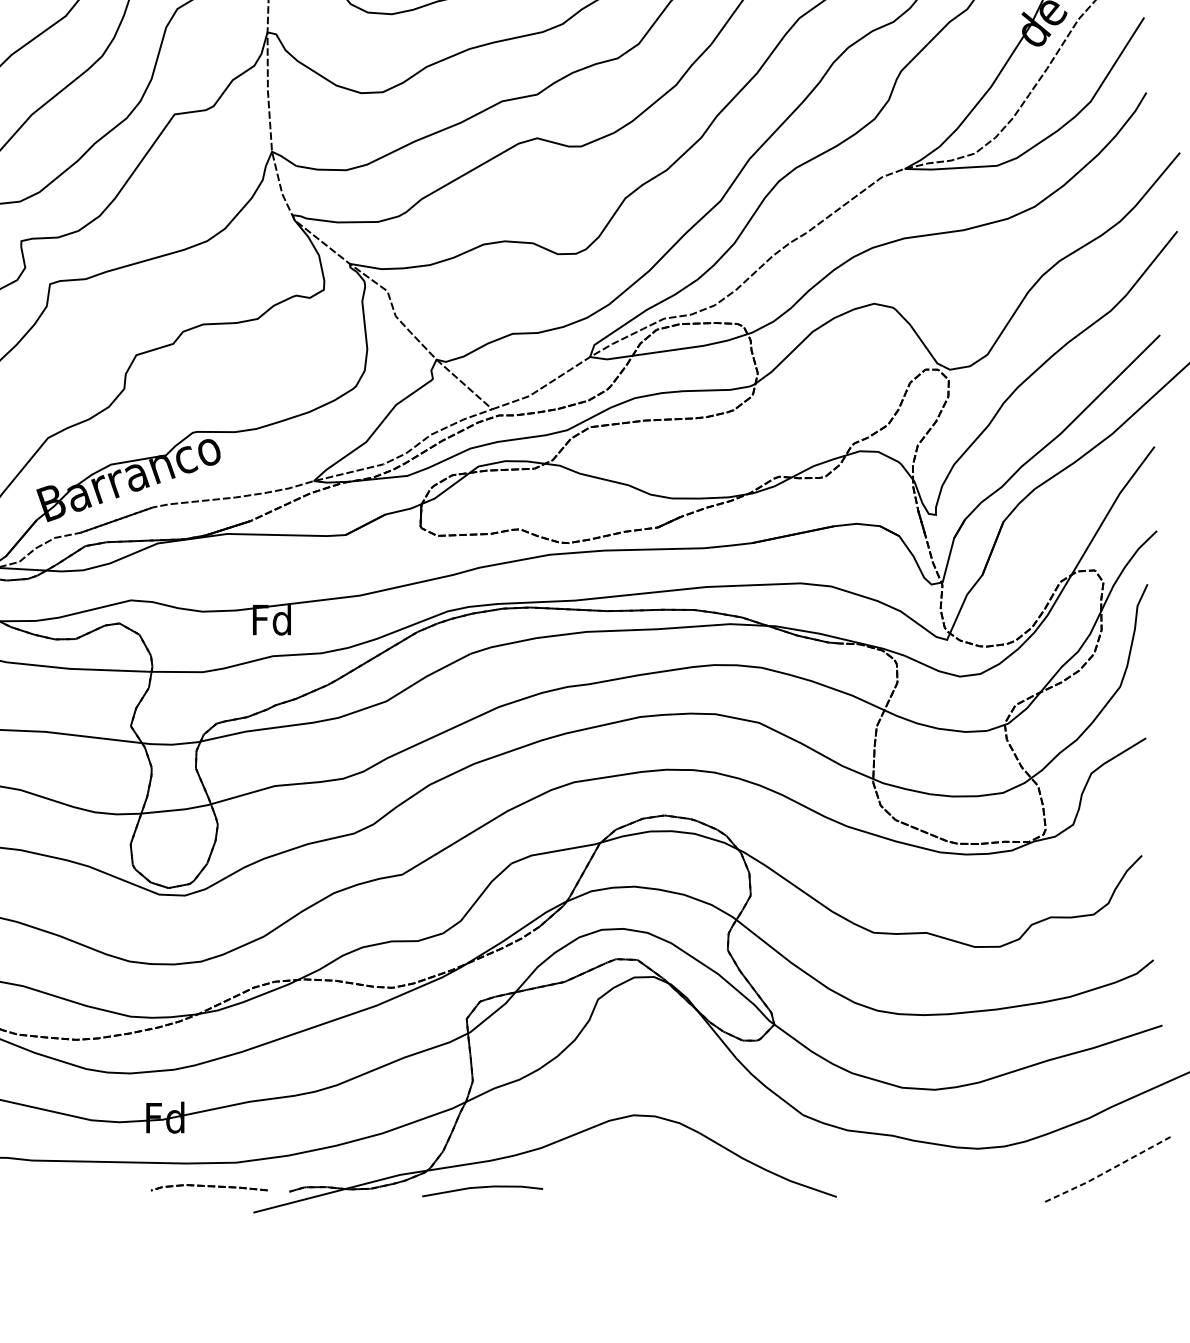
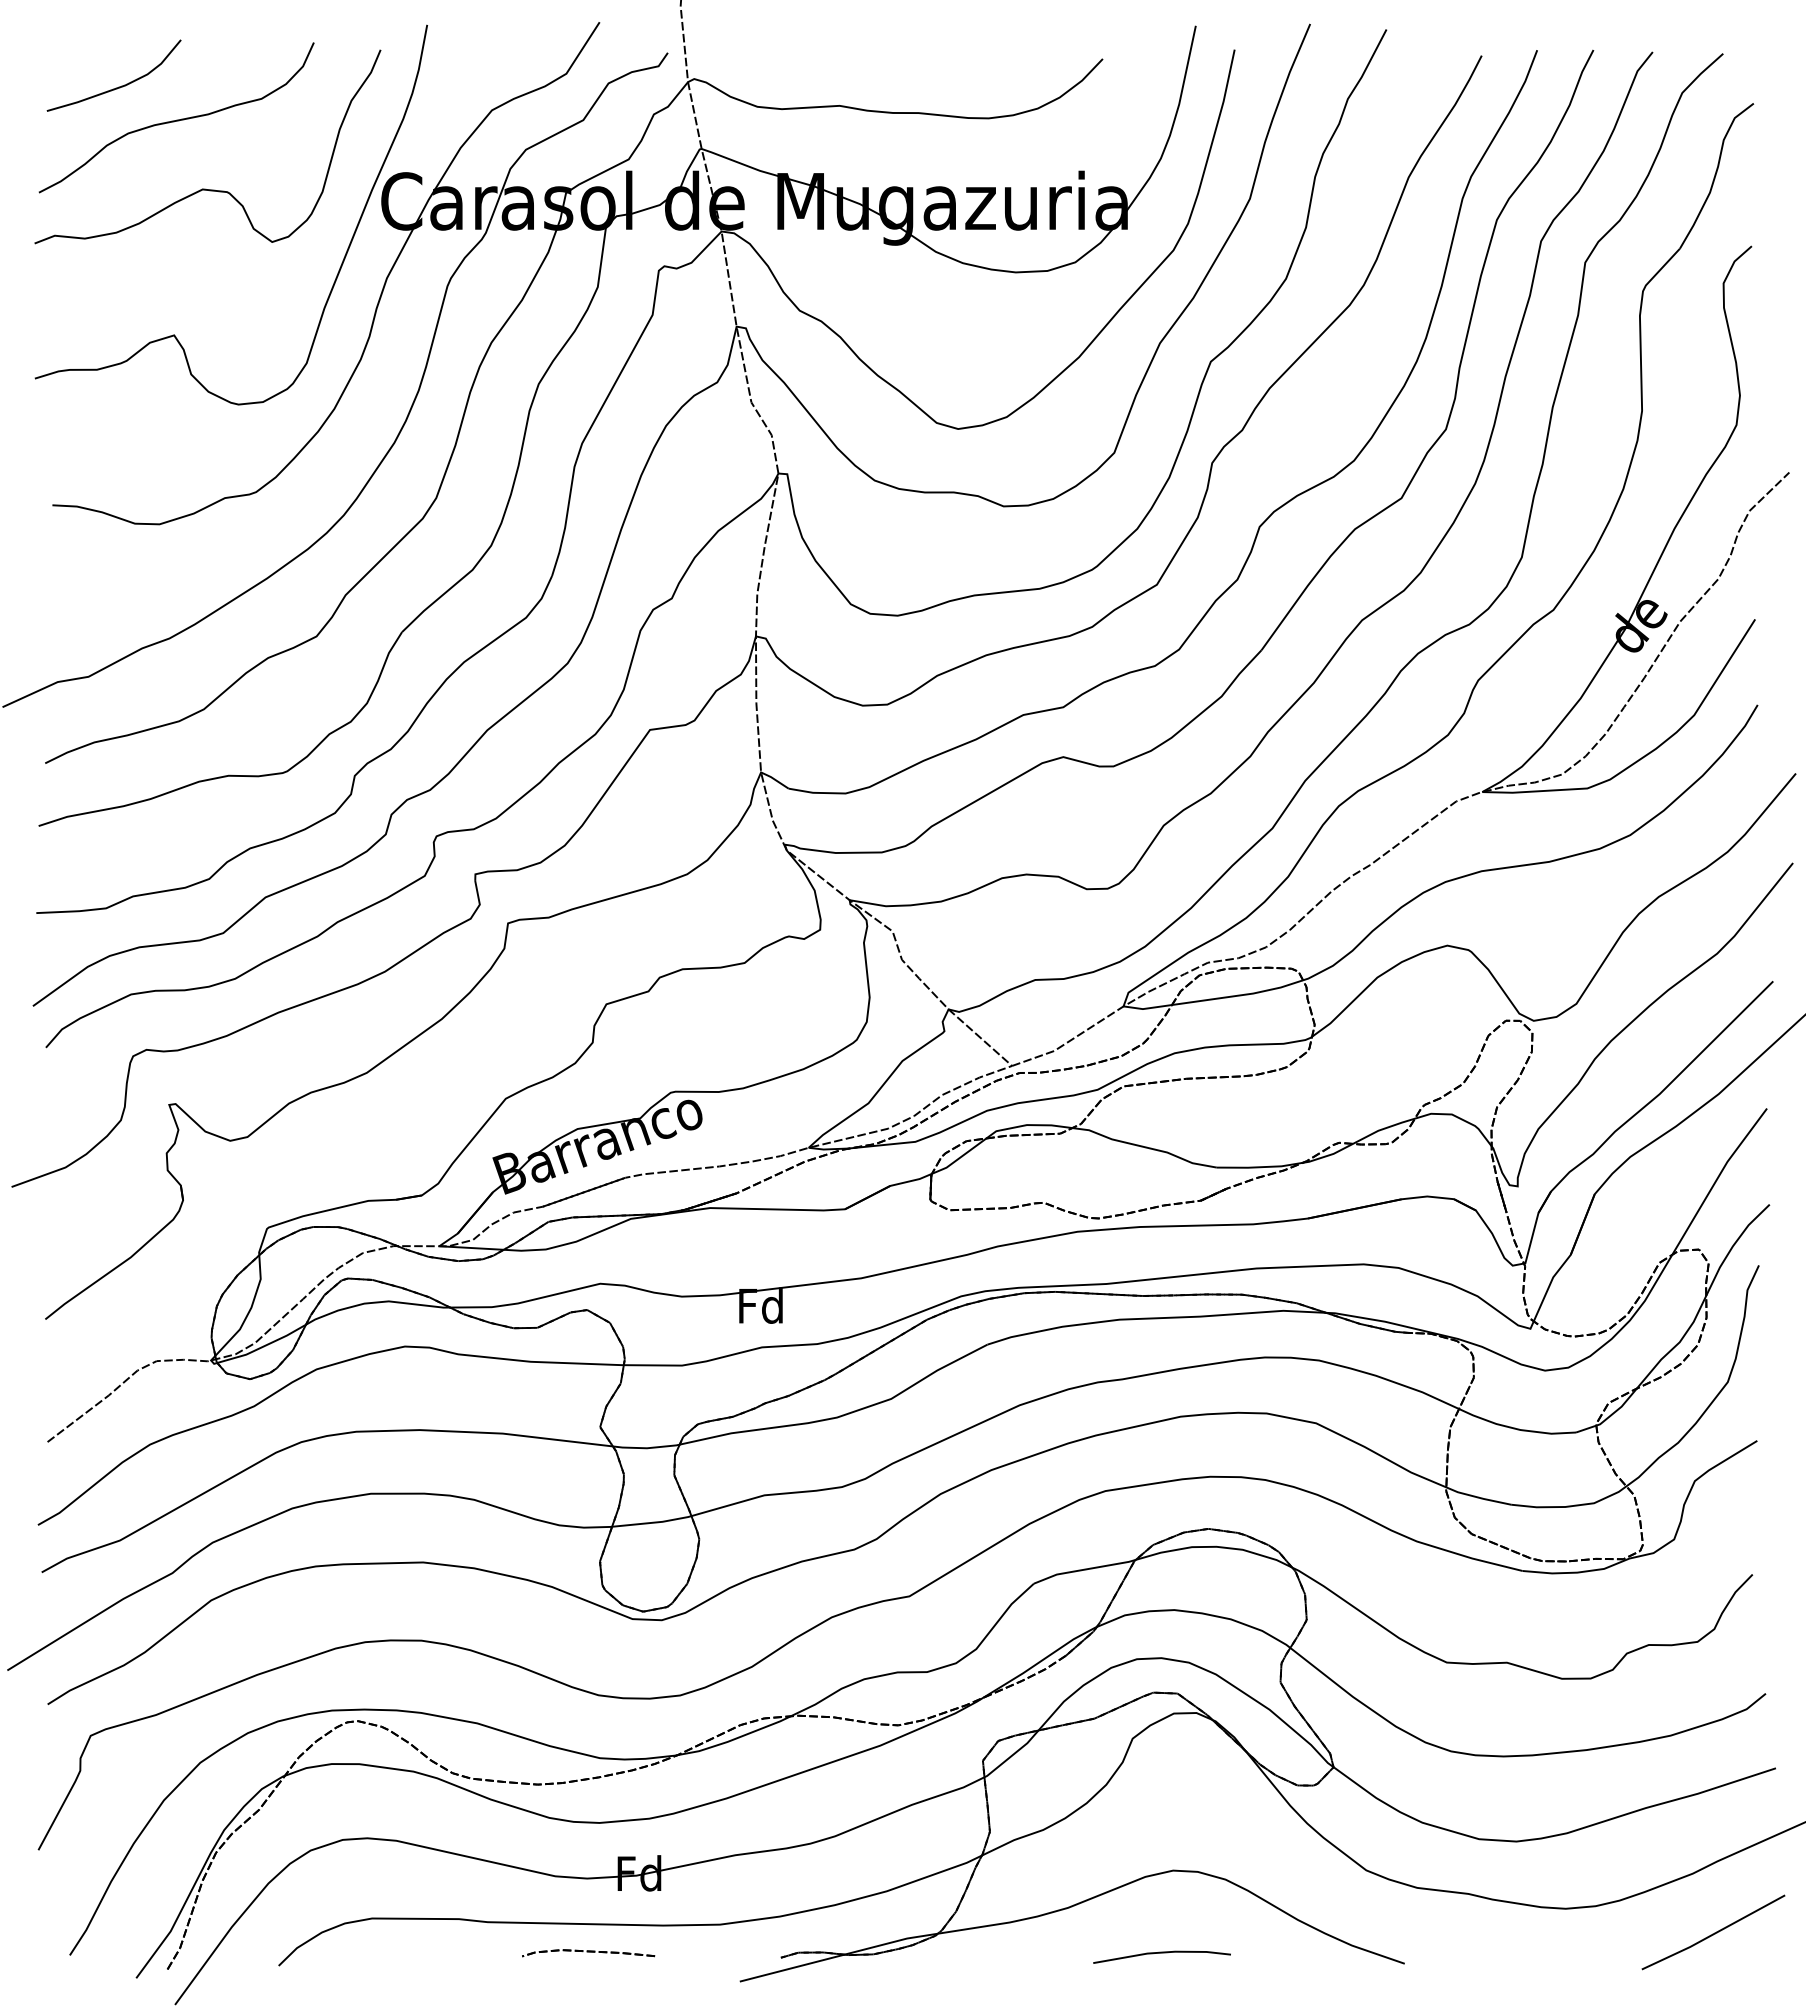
line: (1107, 1171) -> (1713, 1934), dashed -> solid
part: (209, 1188) -> (588, 1953), moved
line: (482, 1188) -> (1161, 1953), moved

